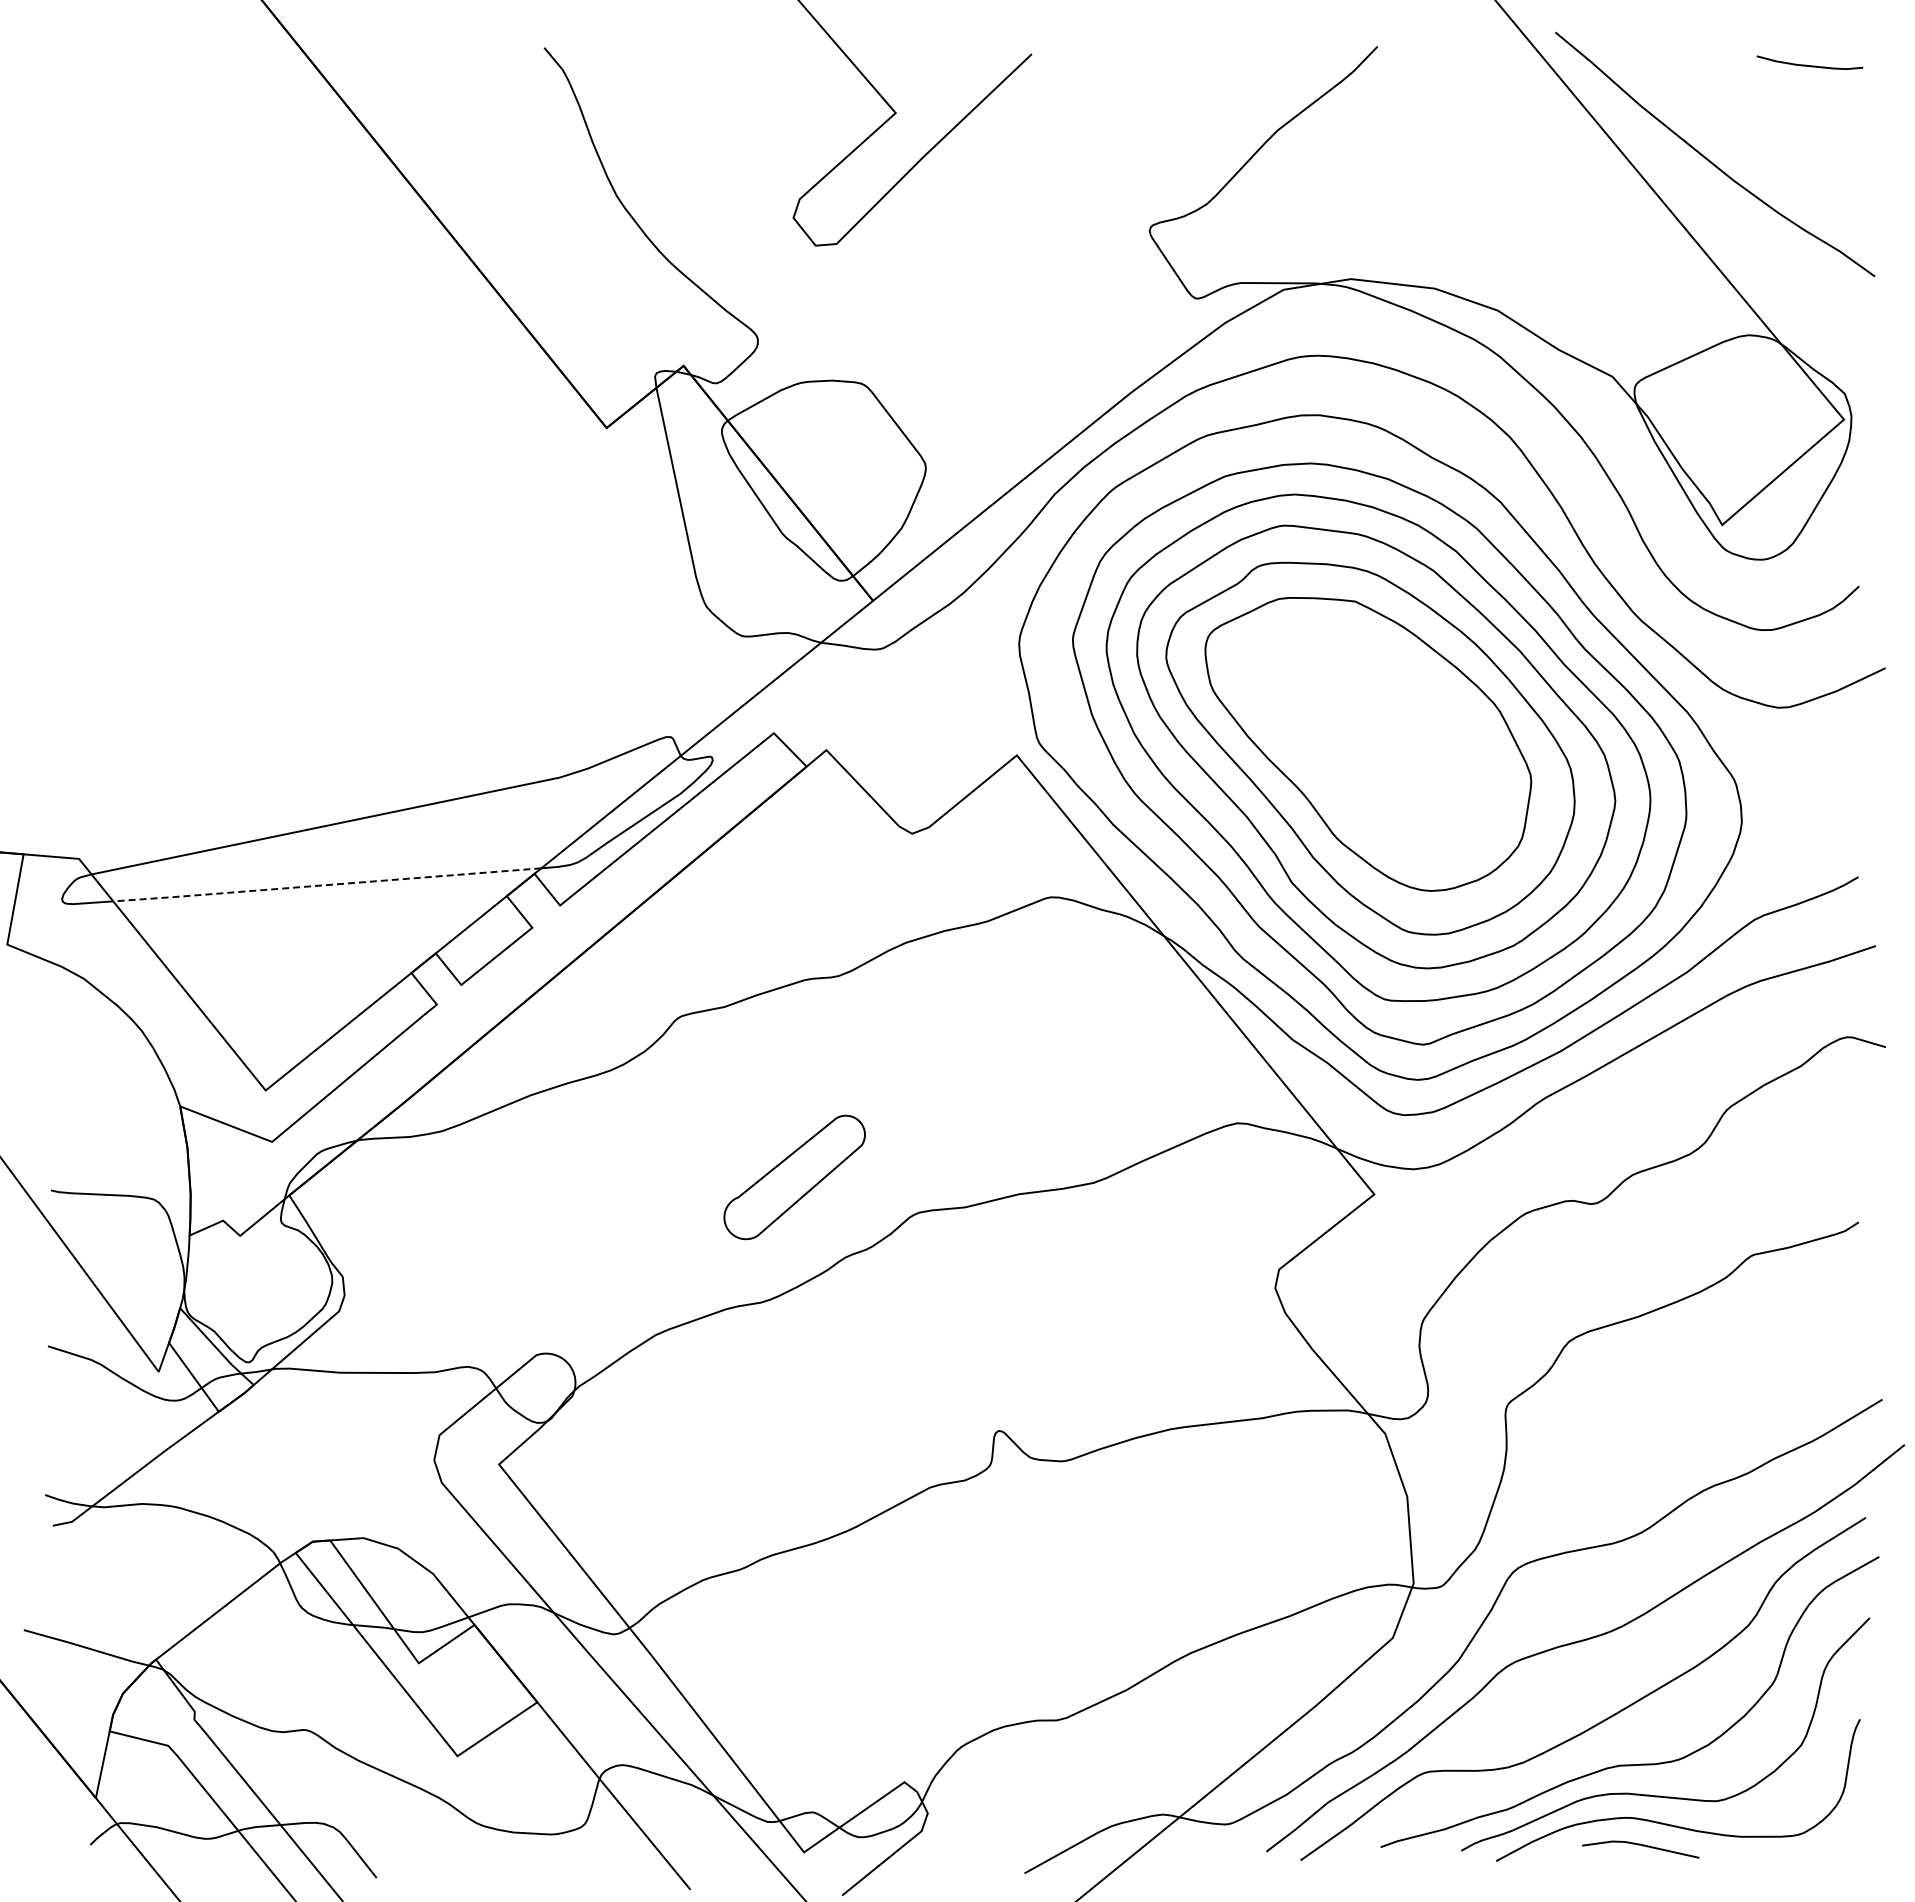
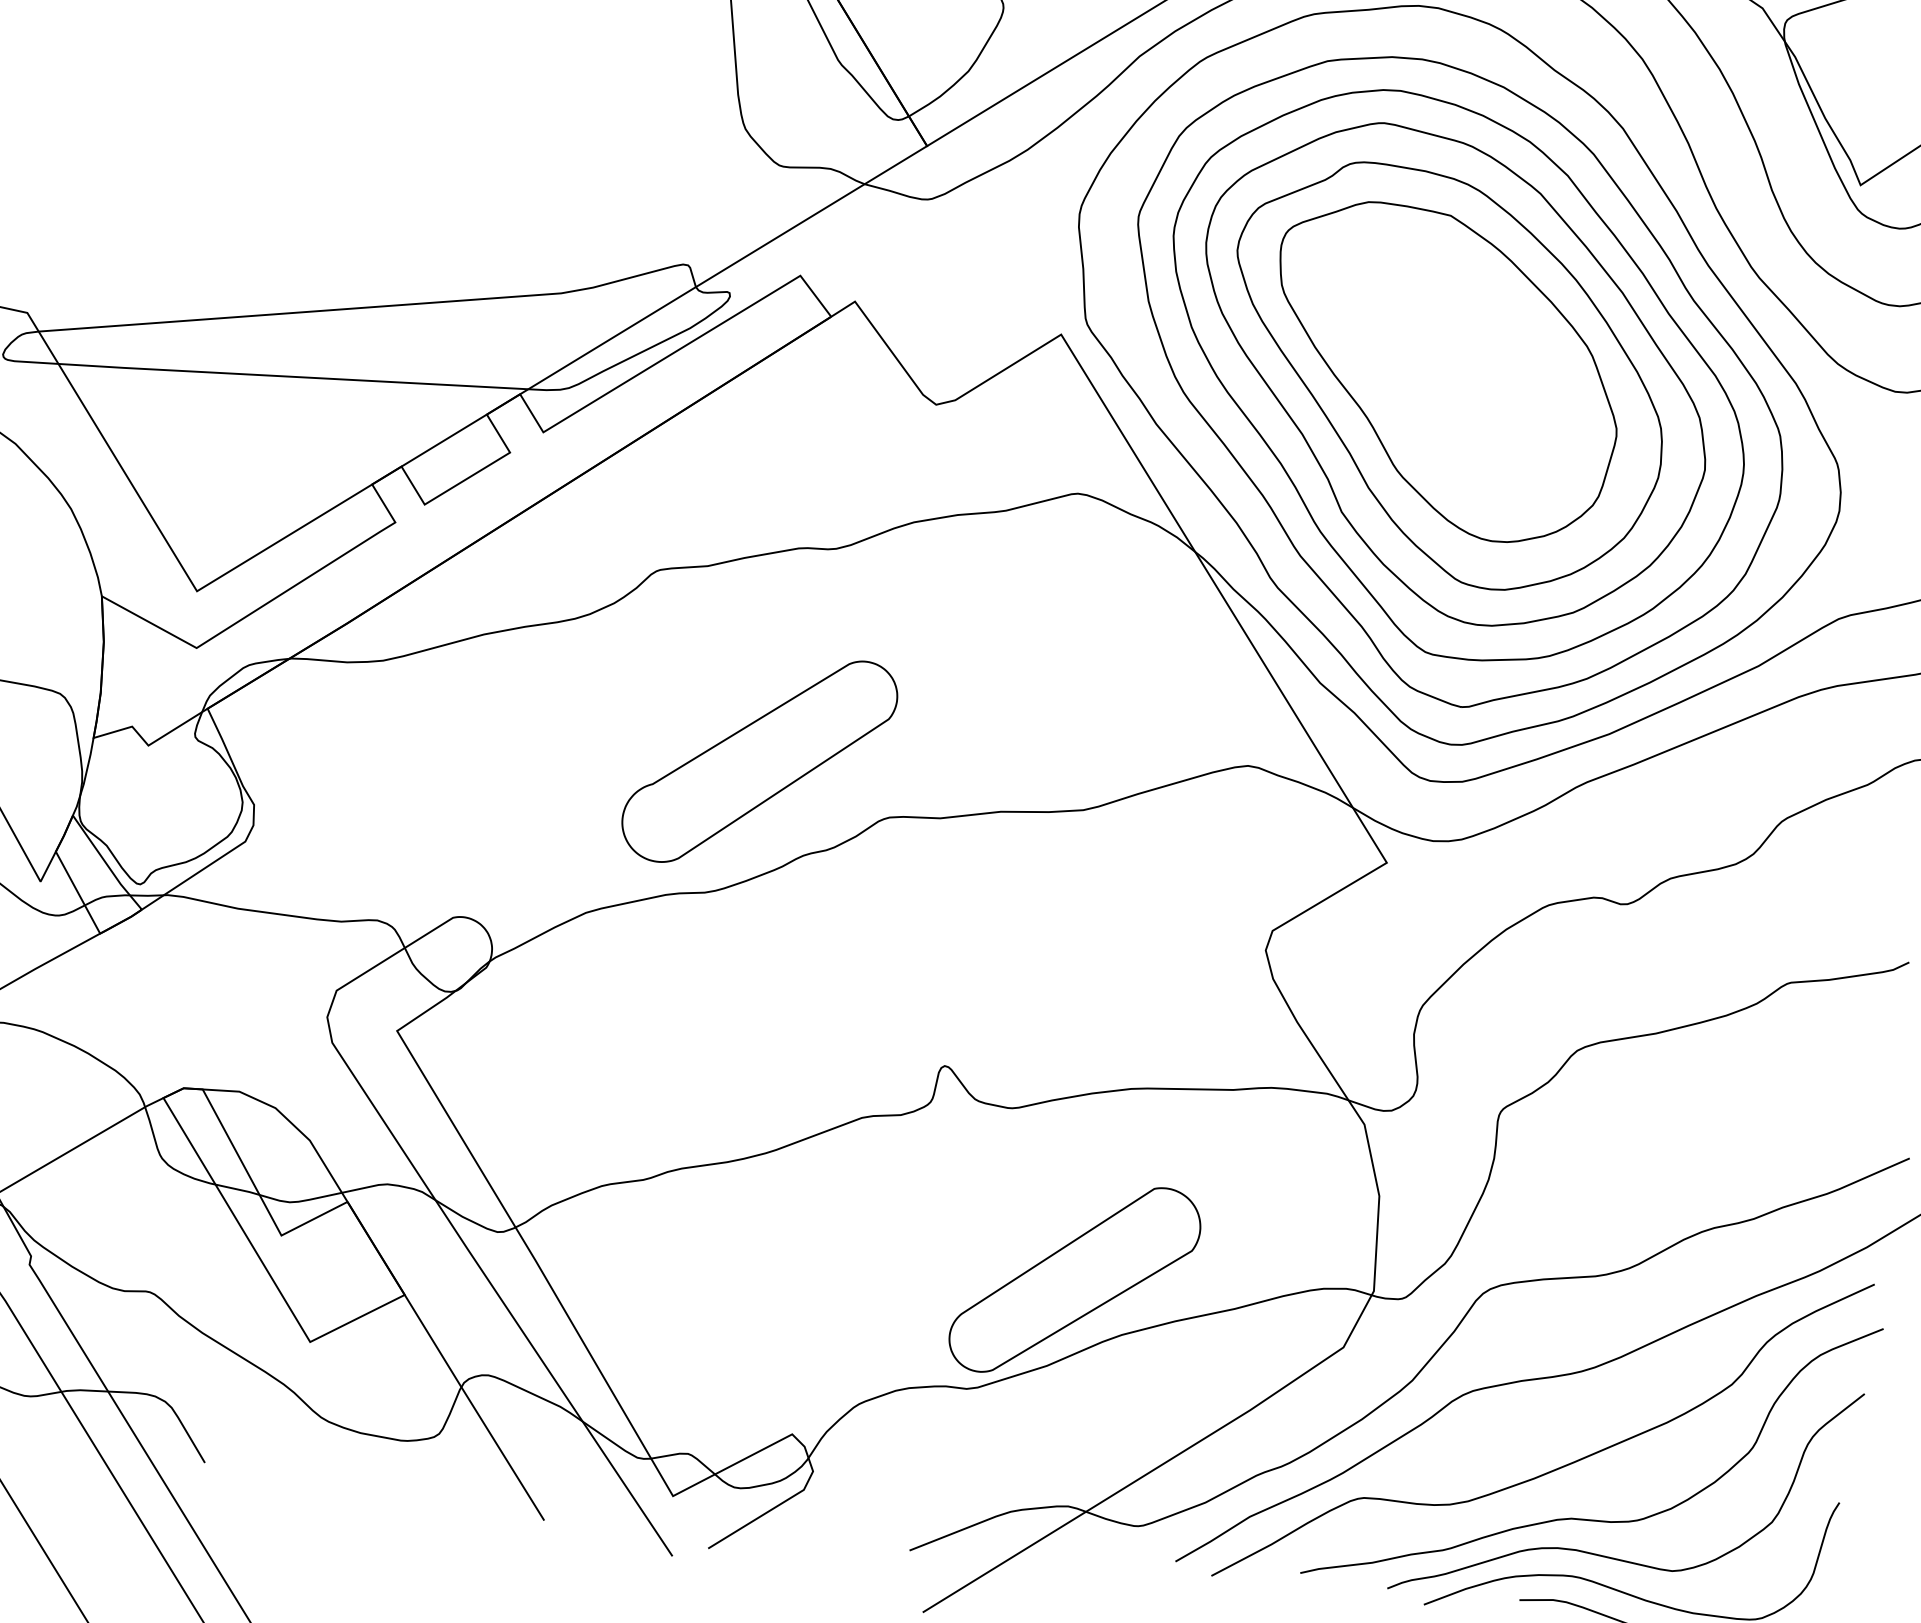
line: (326, 885) -> (292, 377), dashed -> solid
part: (794, 1177) -> (759, 761), size x1.67
part: (1142, 1609) -> (1075, 1280), added

